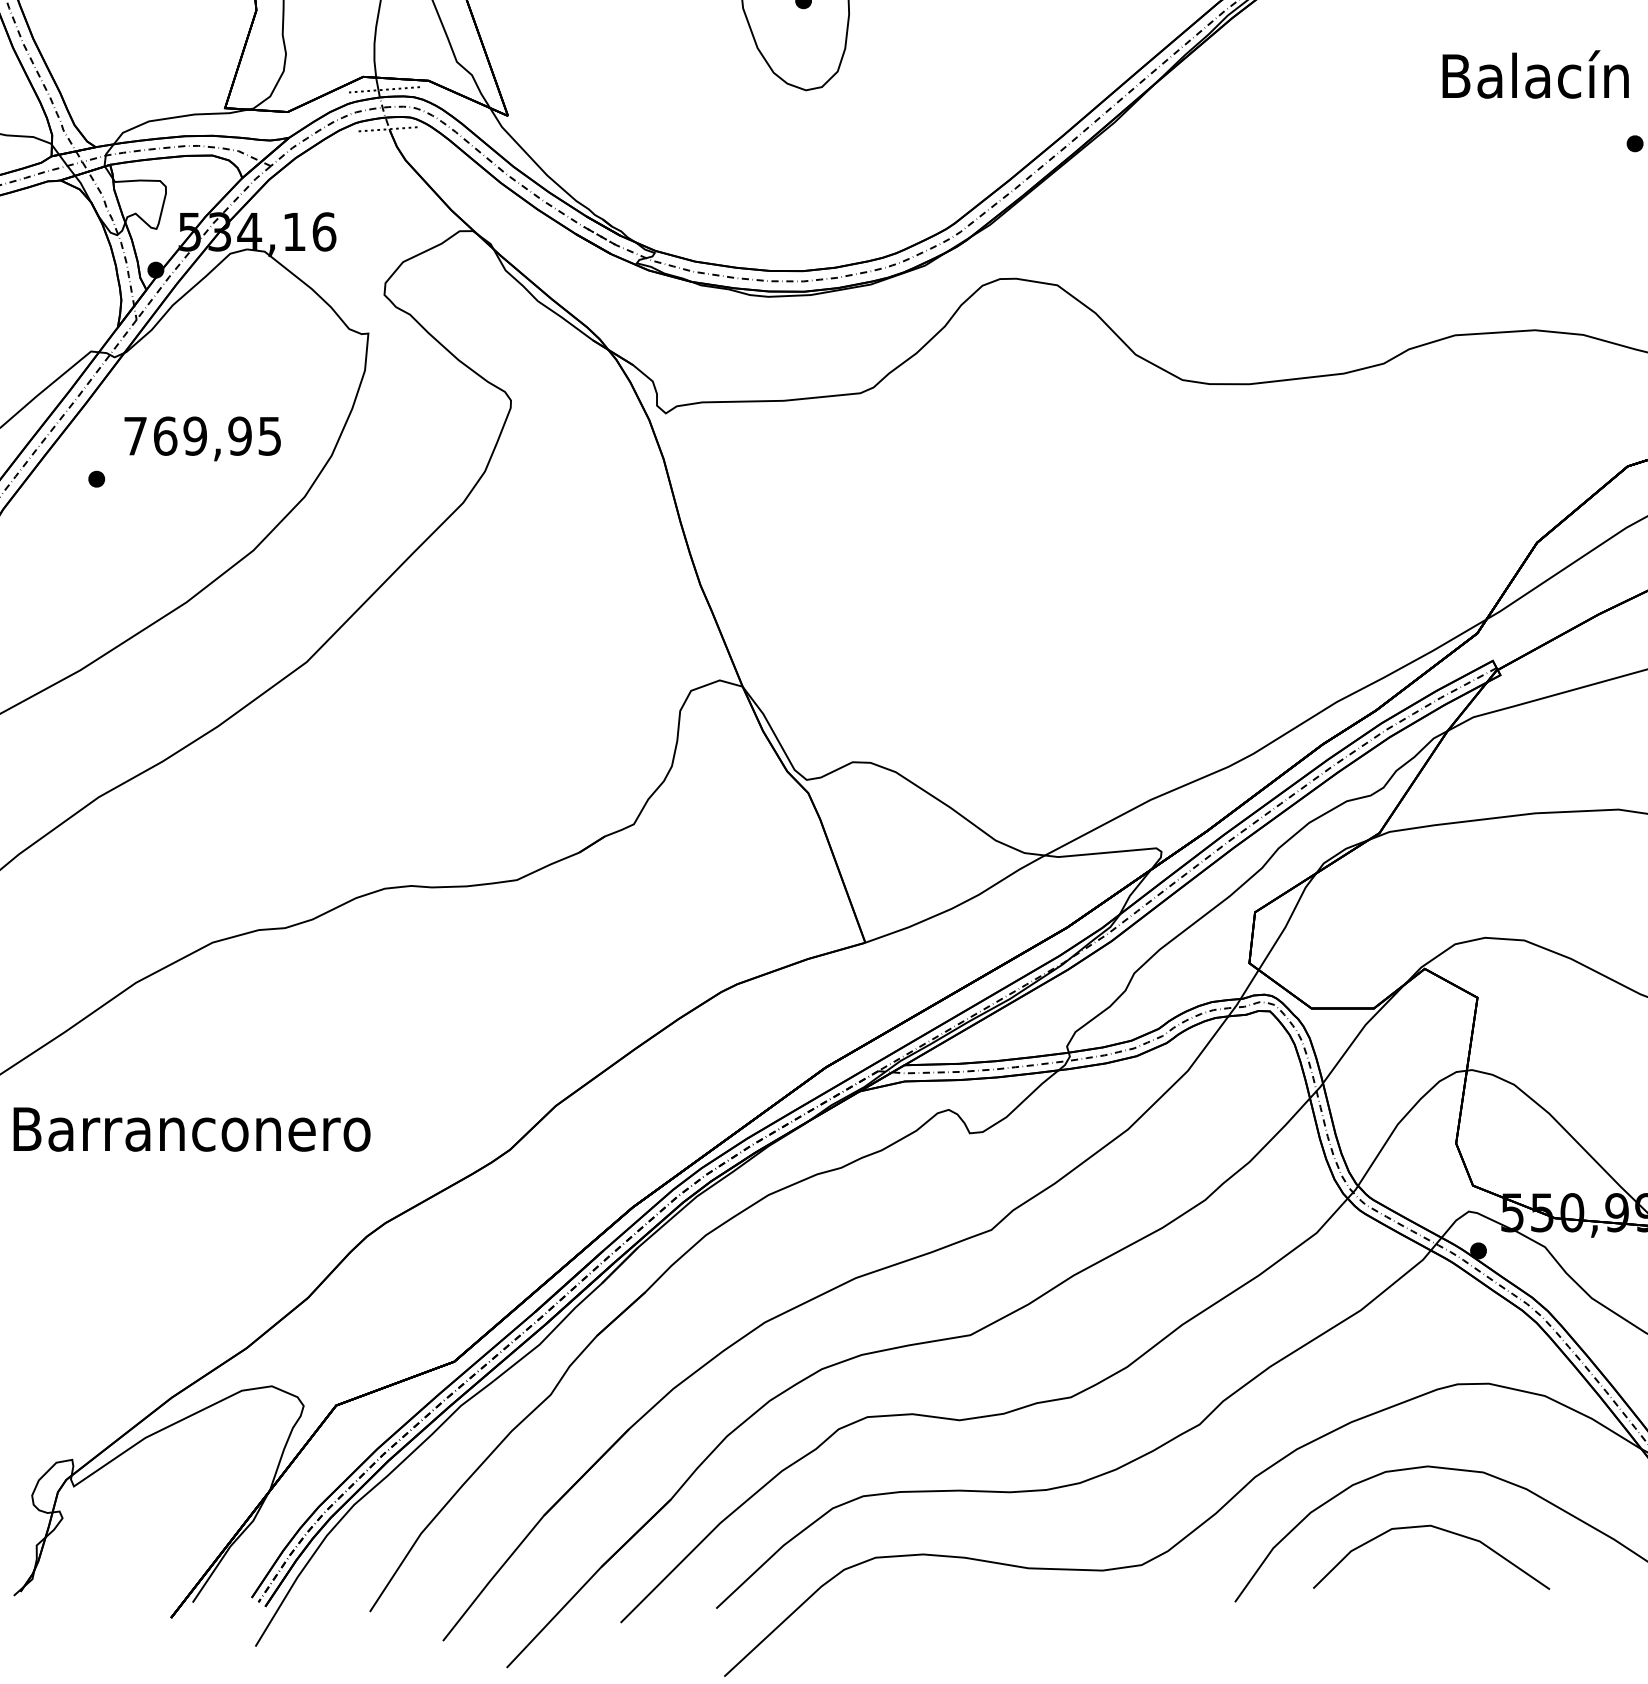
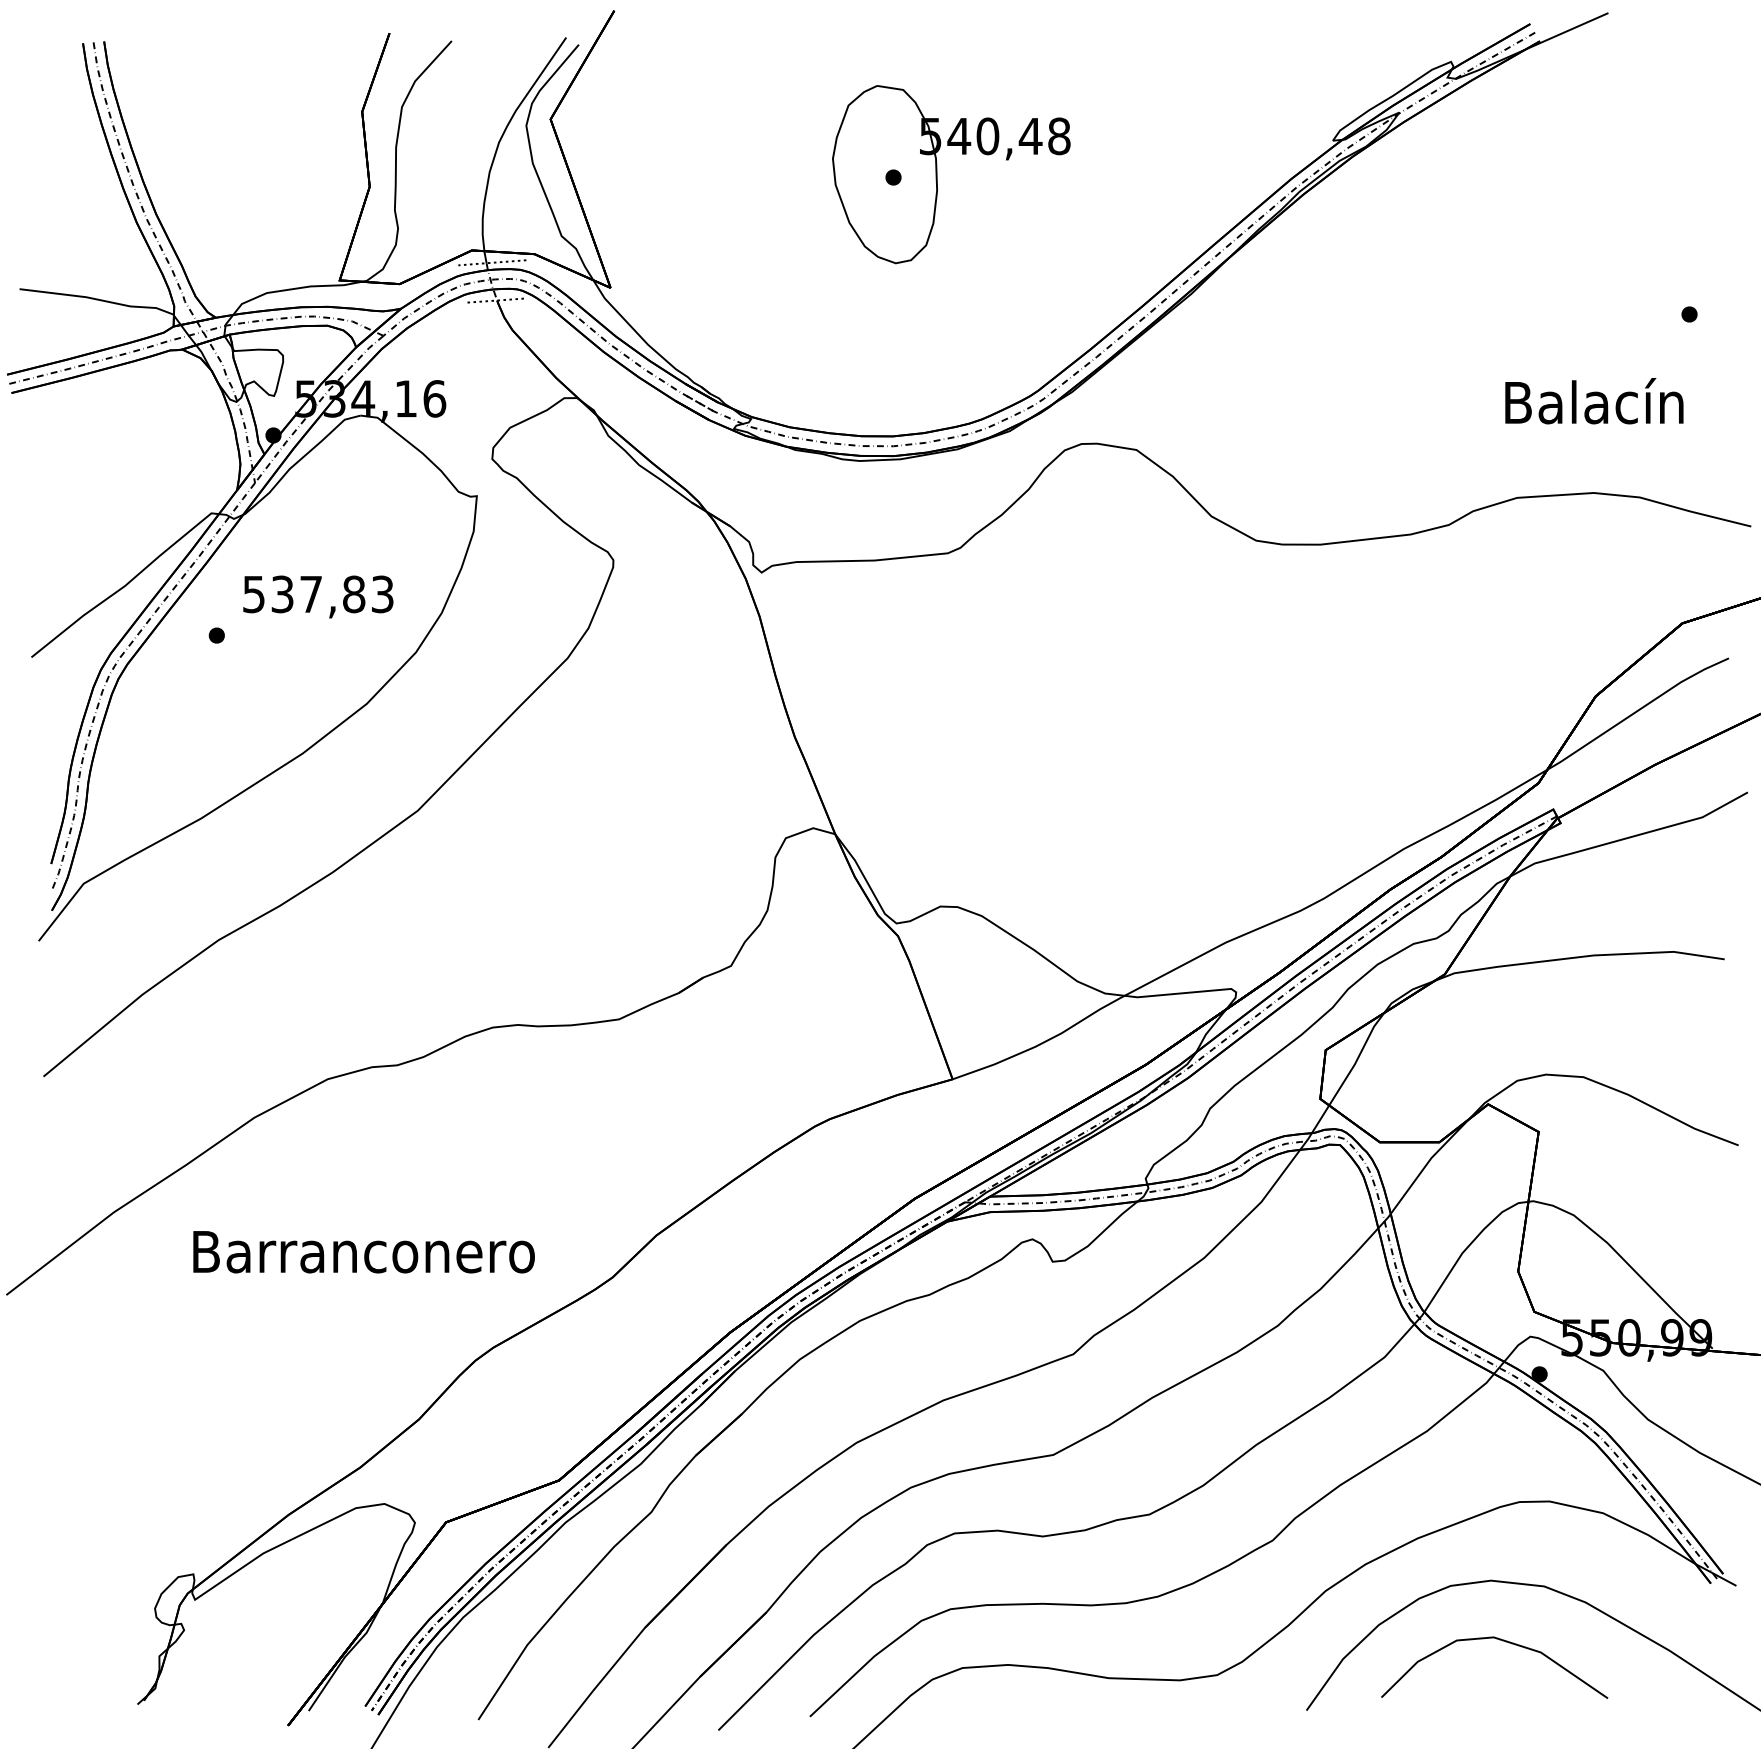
text: (1535, 74) -> (1594, 401), moved
text: (202, 436) -> (318, 594), 769,95 -> 537,83
text: (191, 1129) -> (363, 1252), moved

